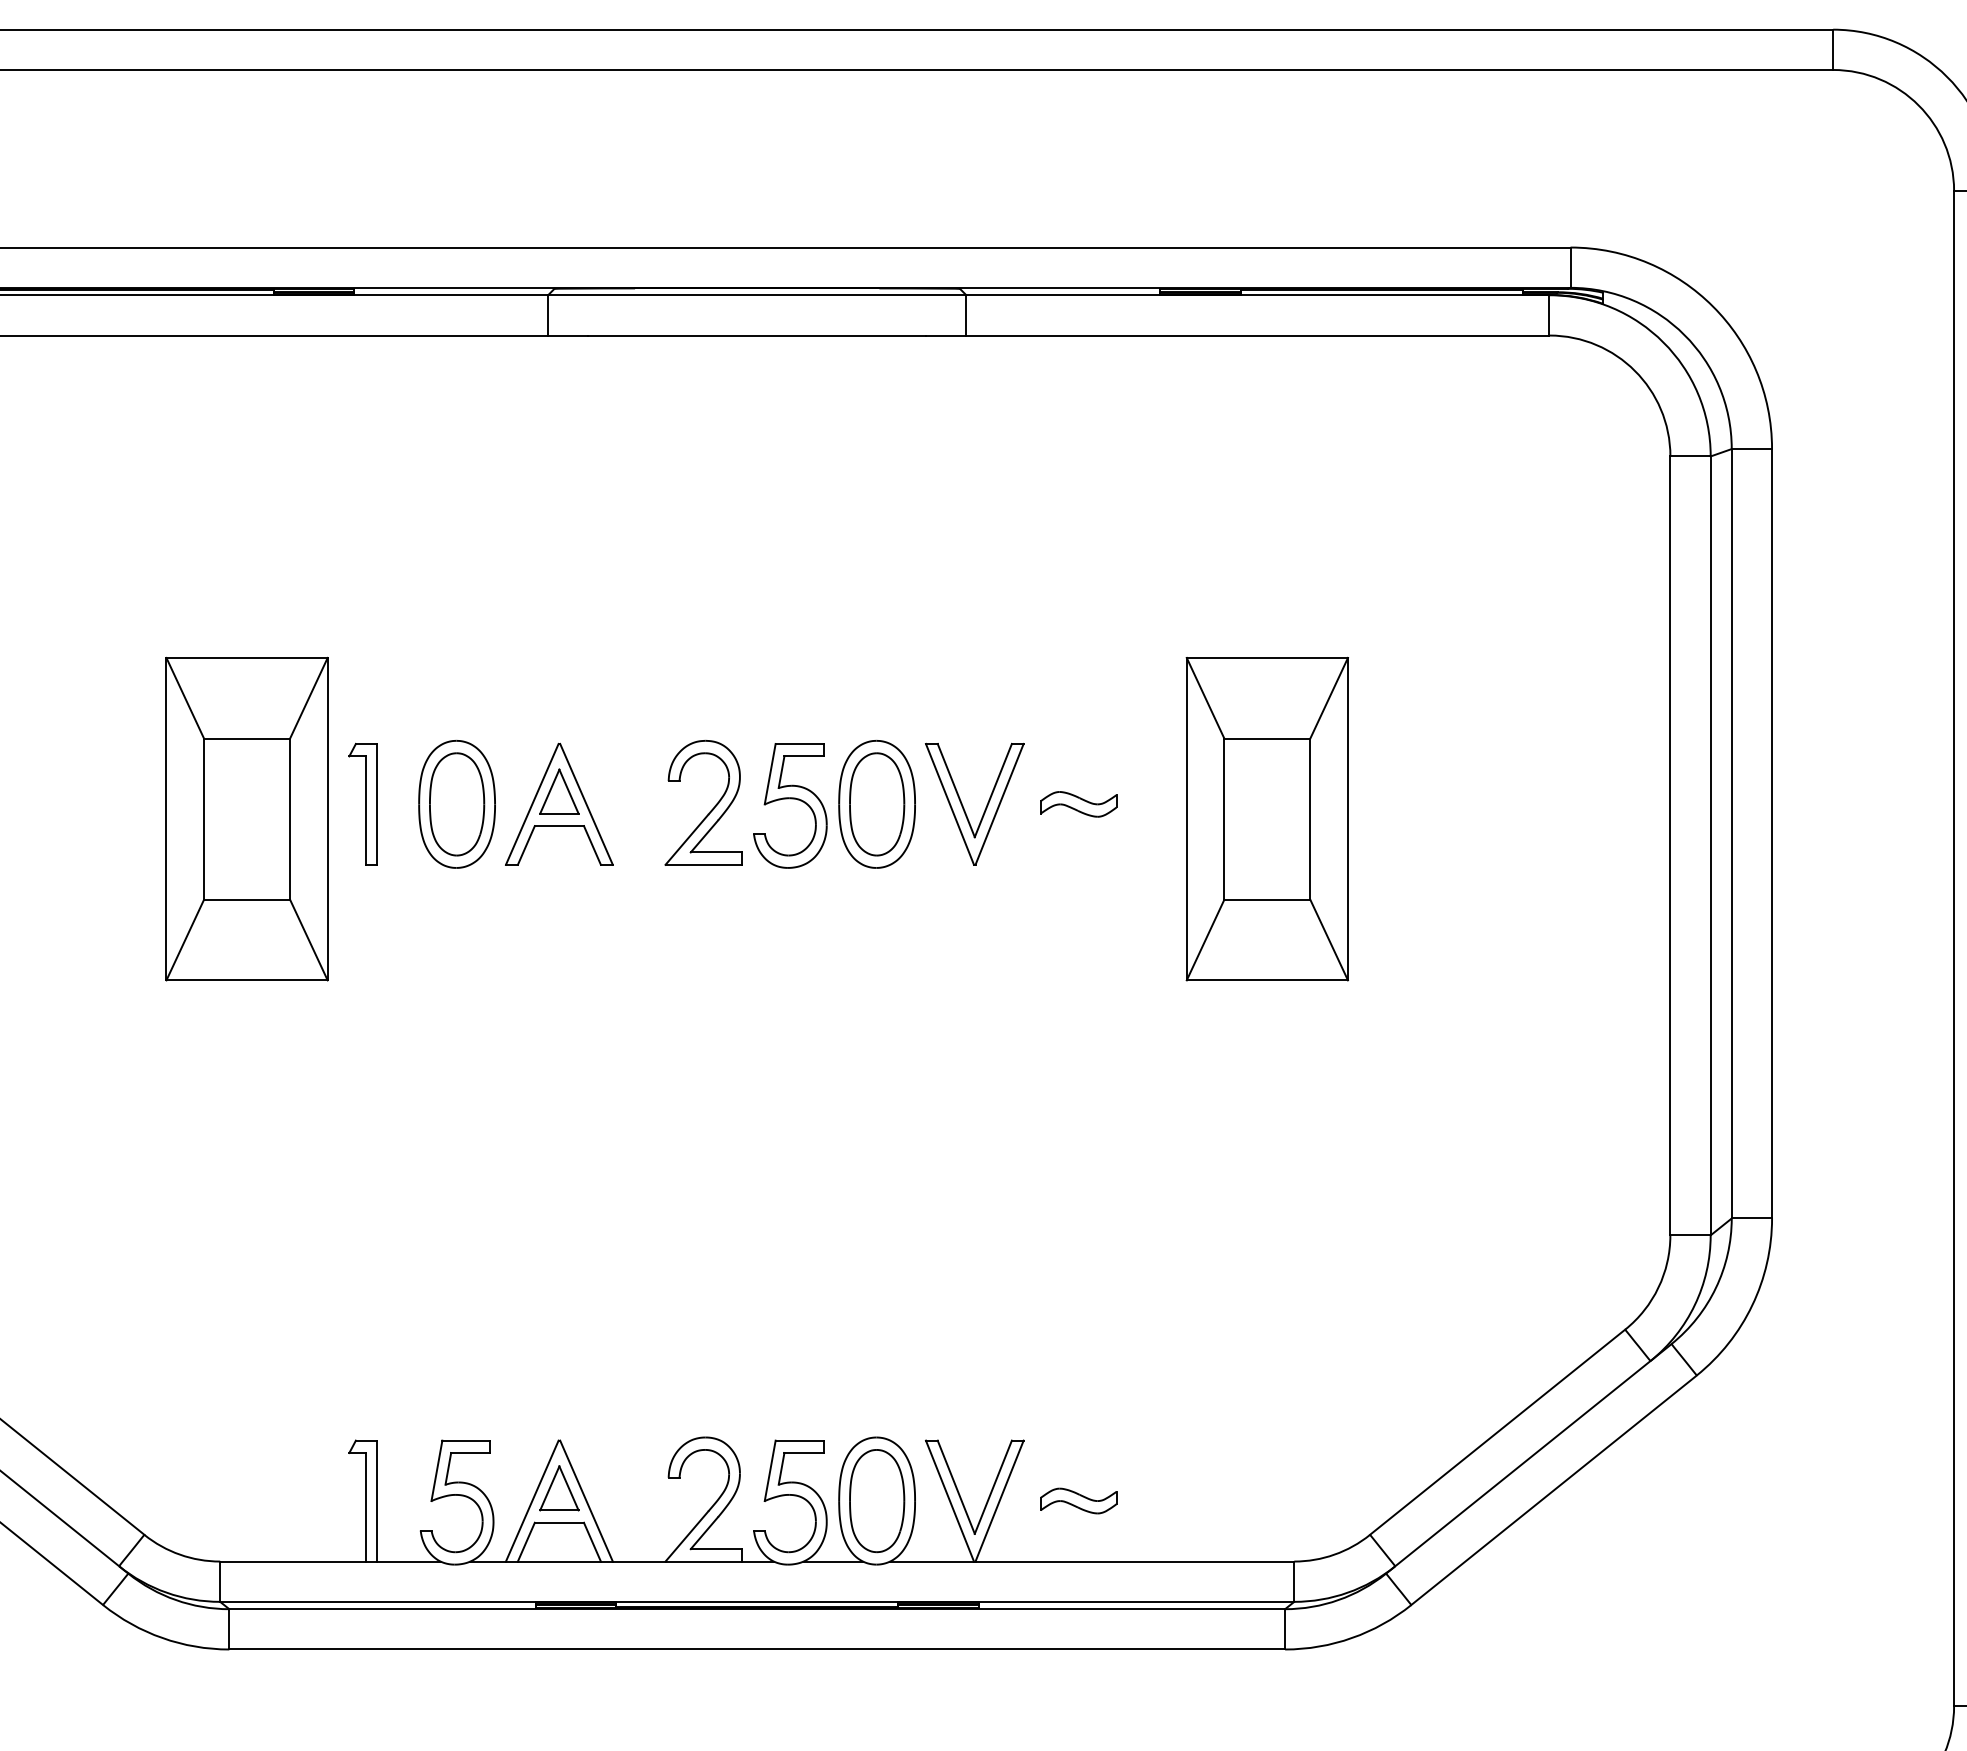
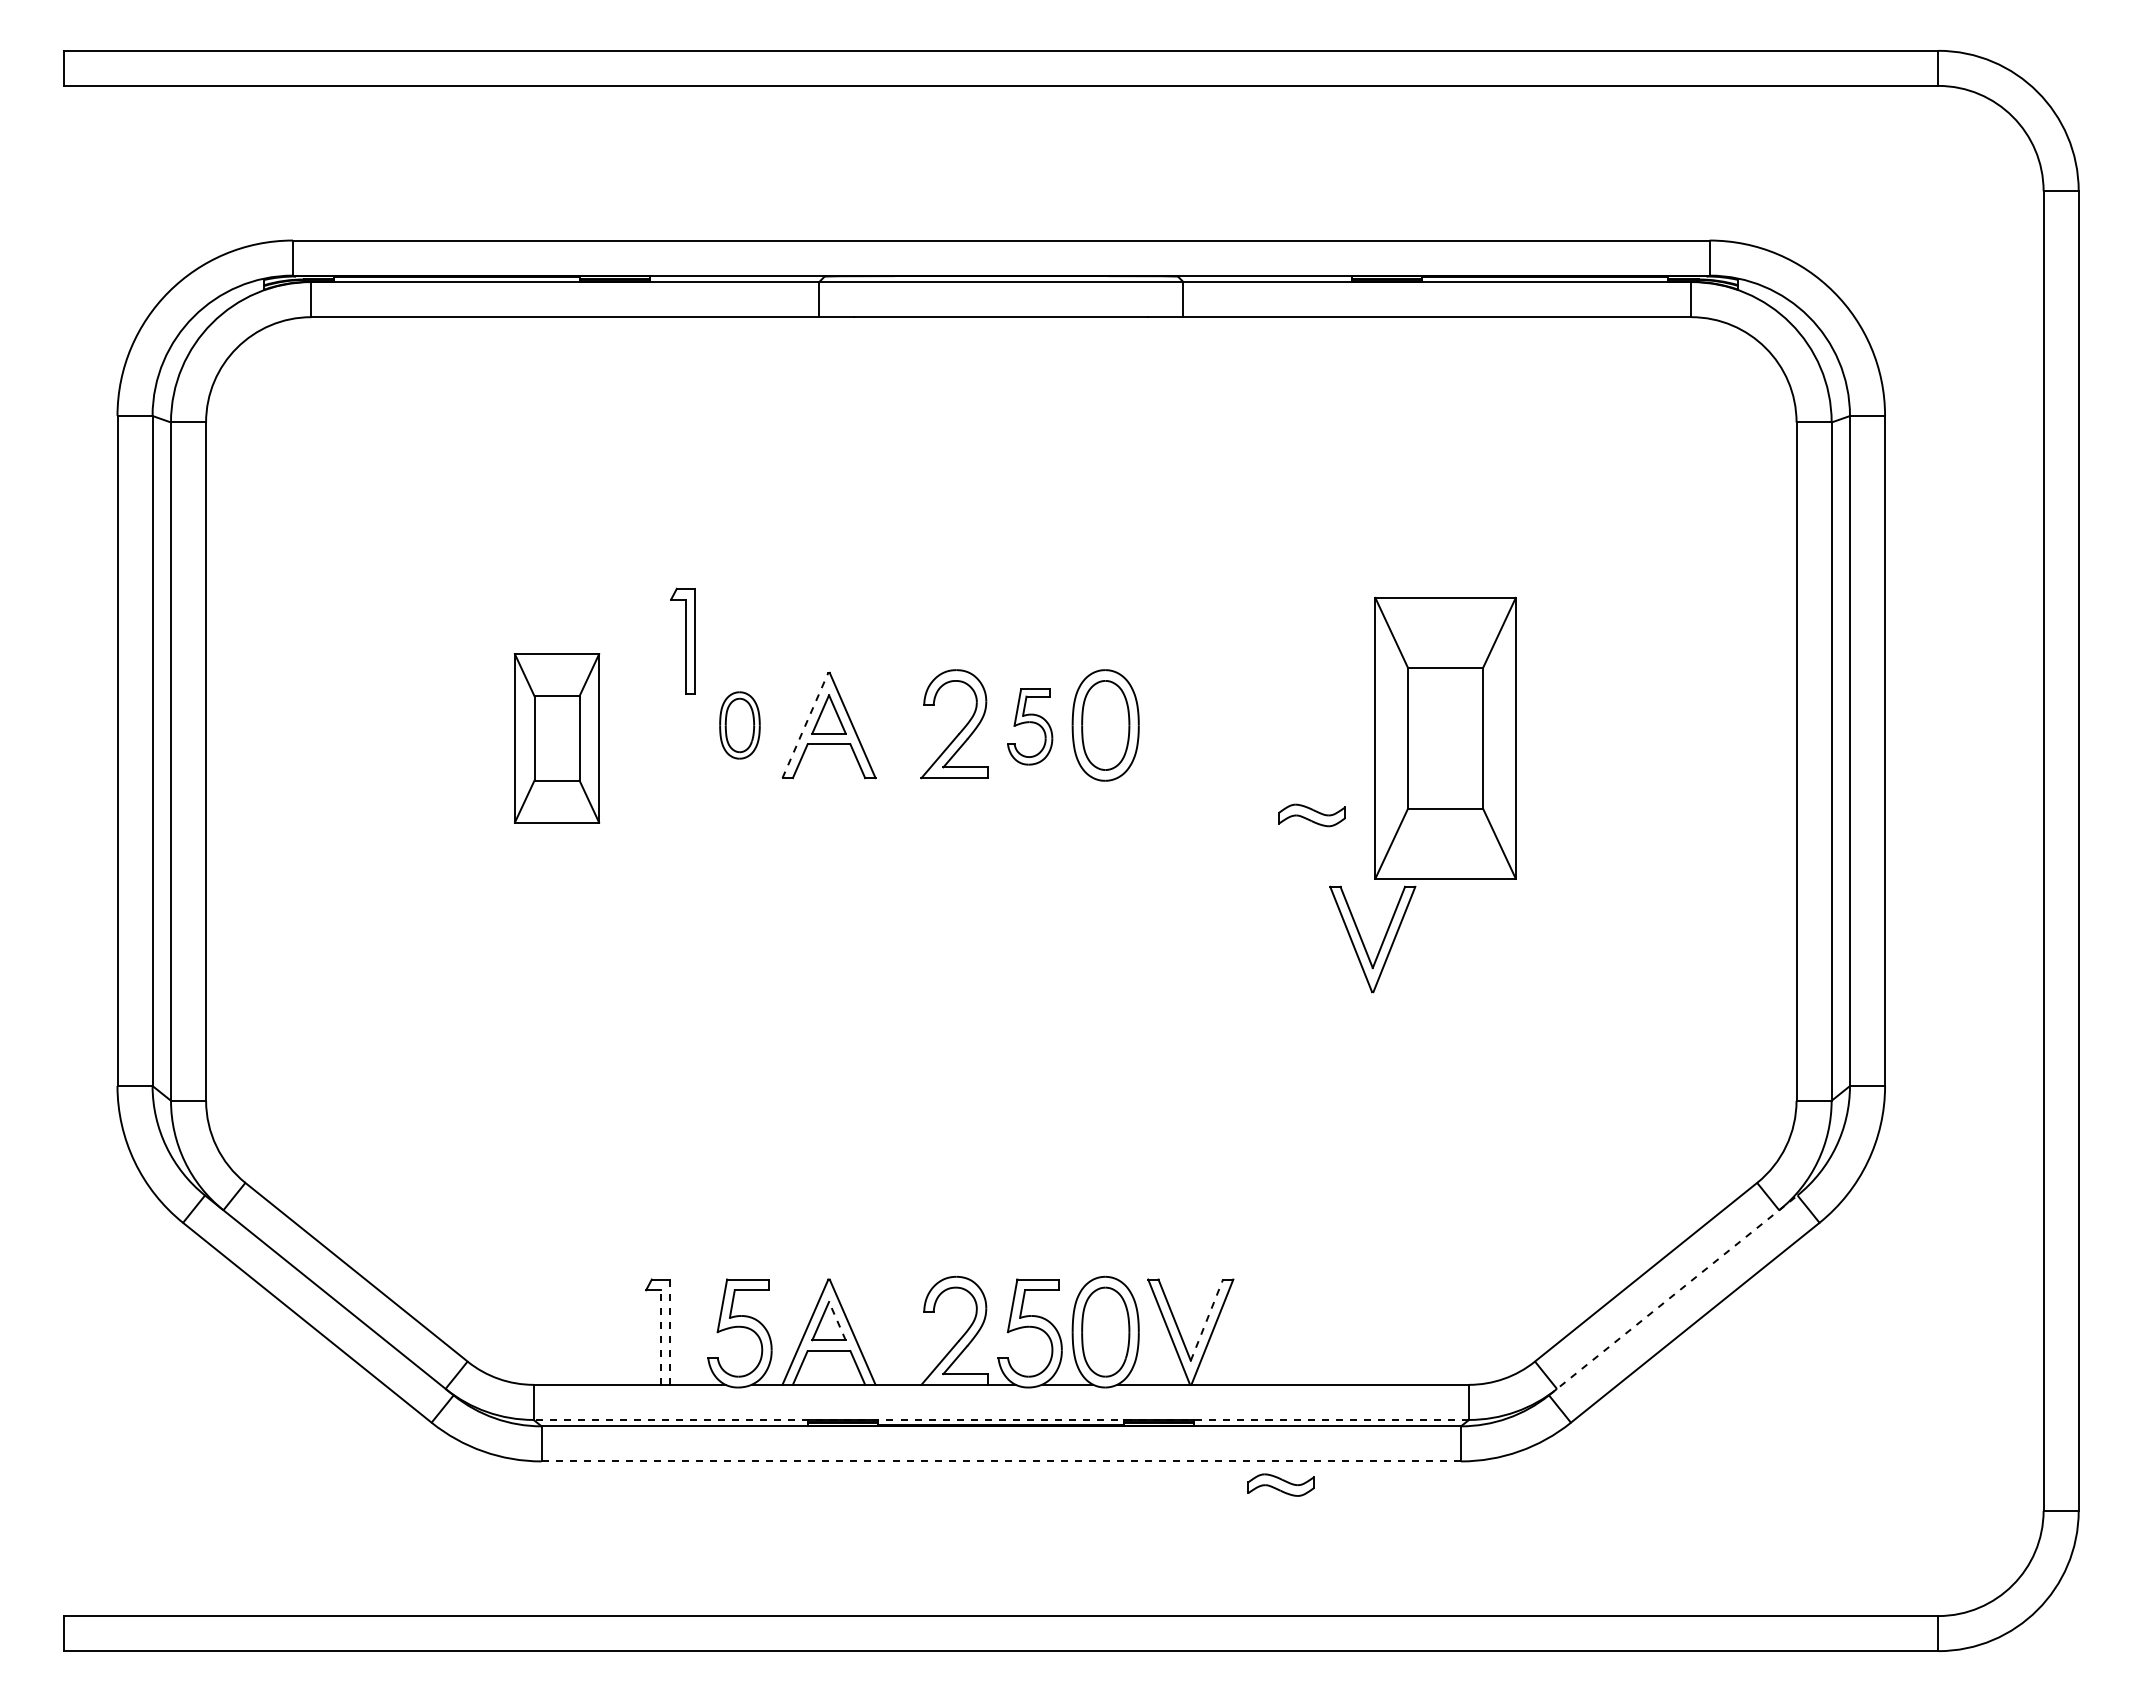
part: (362, 803) -> (682, 640), moved
part: (456, 804) -> (739, 725), size x0.6
line: (532, 804) -> (805, 725), solid -> dashed
part: (1077, 804) -> (1311, 815), moved
part: (789, 805) -> (1029, 726), size x0.7
part: (964, 806) -> (1363, 941), moved
part: (246, 819) -> (556, 738), size x0.6
line: (1529, 1458) -> (1673, 1295), solid -> dashed
line: (992, 1487) -> (1206, 1320), solid -> dashed
line: (569, 1488) -> (837, 1321), solid -> dashed
part: (1077, 1500) -> (1280, 1484), moved
line: (377, 1501) -> (670, 1332), solid -> dashed
line: (367, 1507) -> (661, 1337), solid -> dashed
line: (757, 1601) -> (1001, 1419), solid -> dashed
line: (757, 1649) -> (1001, 1461), solid -> dashed

